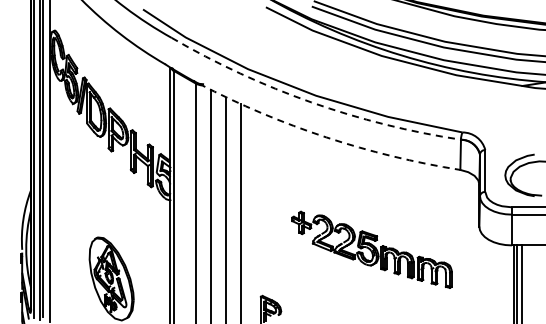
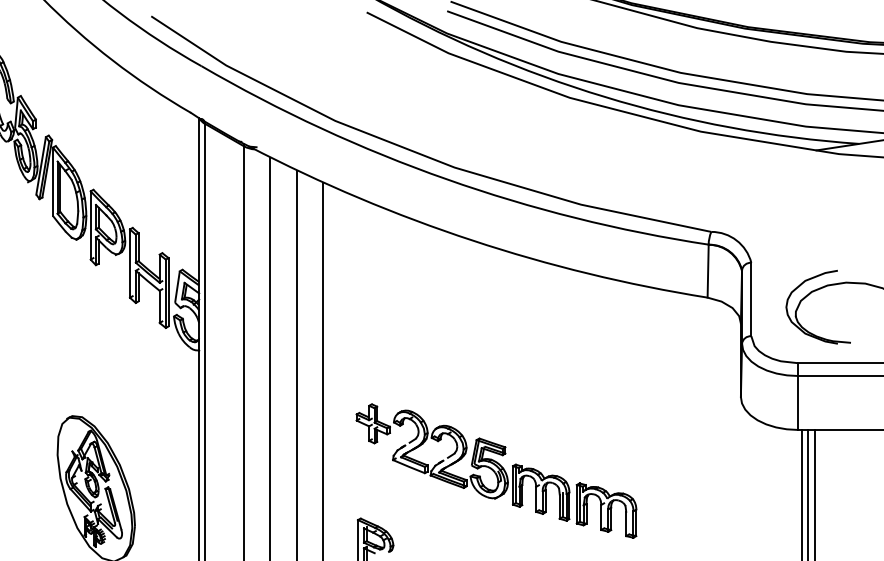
arc: (311, 102) -> (446, 179), dashed -> solid
arc: (326, 137) -> (472, 240), dashed -> solid
part: (371, 249) -> (495, 470), moved

